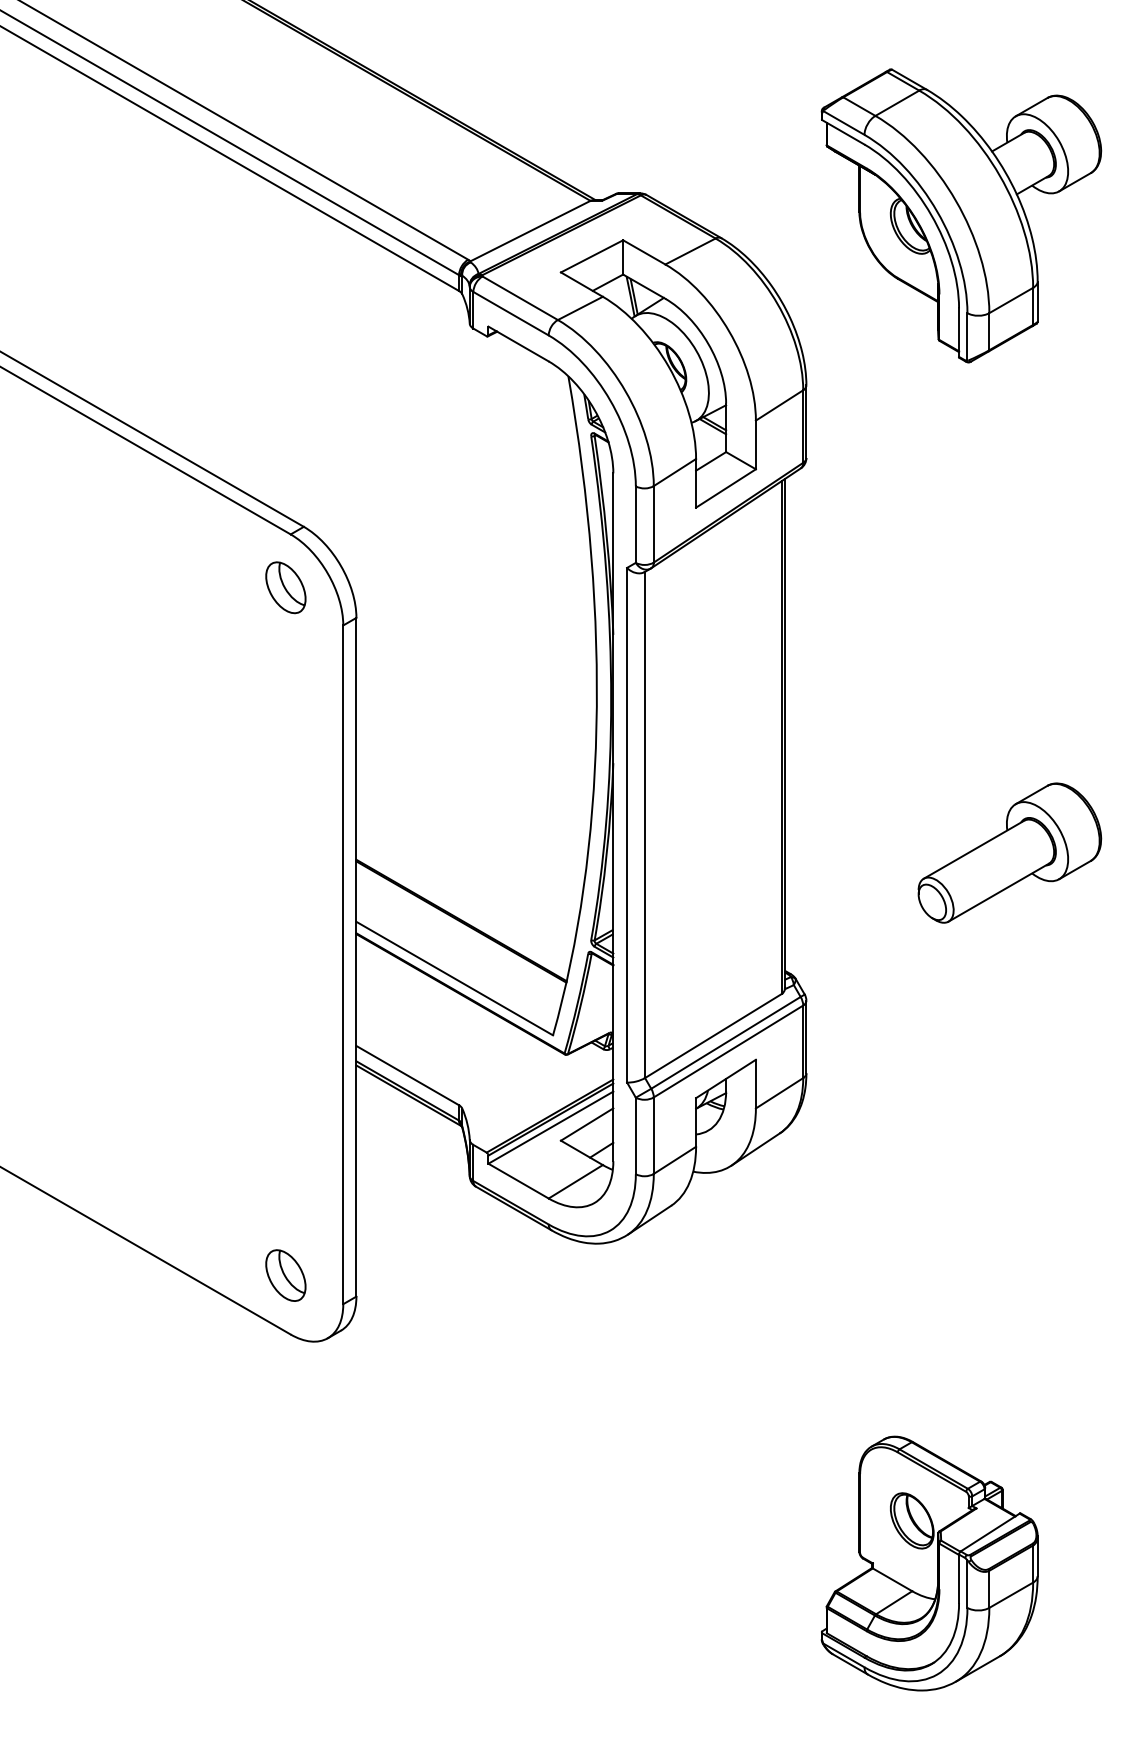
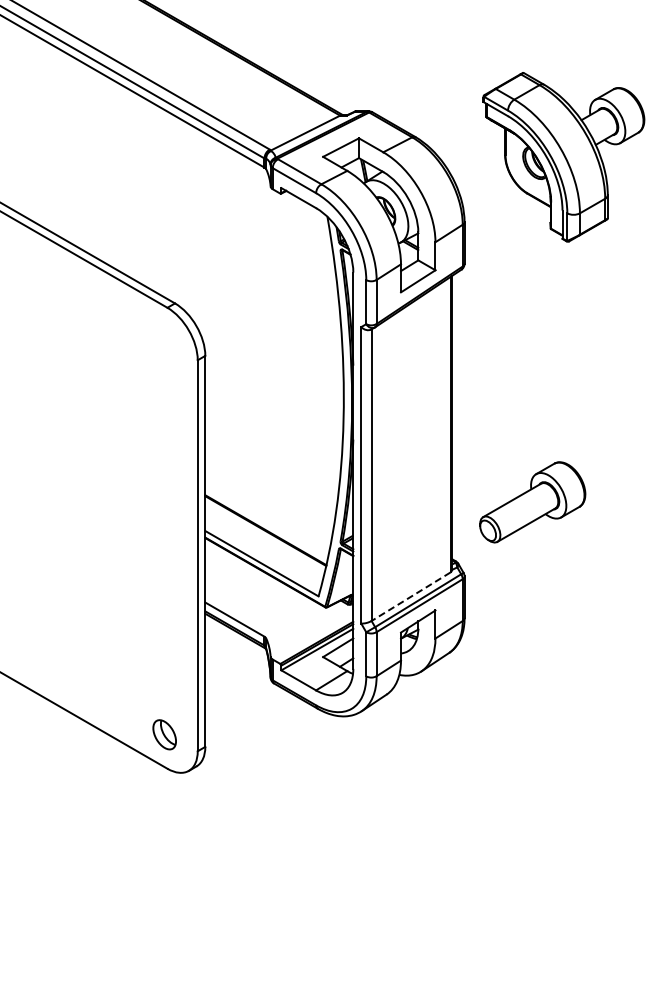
part: (960, 216) -> (563, 157), moved
part: (285, 587) -> (164, 338), removed
part: (1009, 853) -> (532, 502), moved
line: (712, 1037) -> (410, 597), solid -> dashed
part: (929, 1563) -> (535, 900), removed

